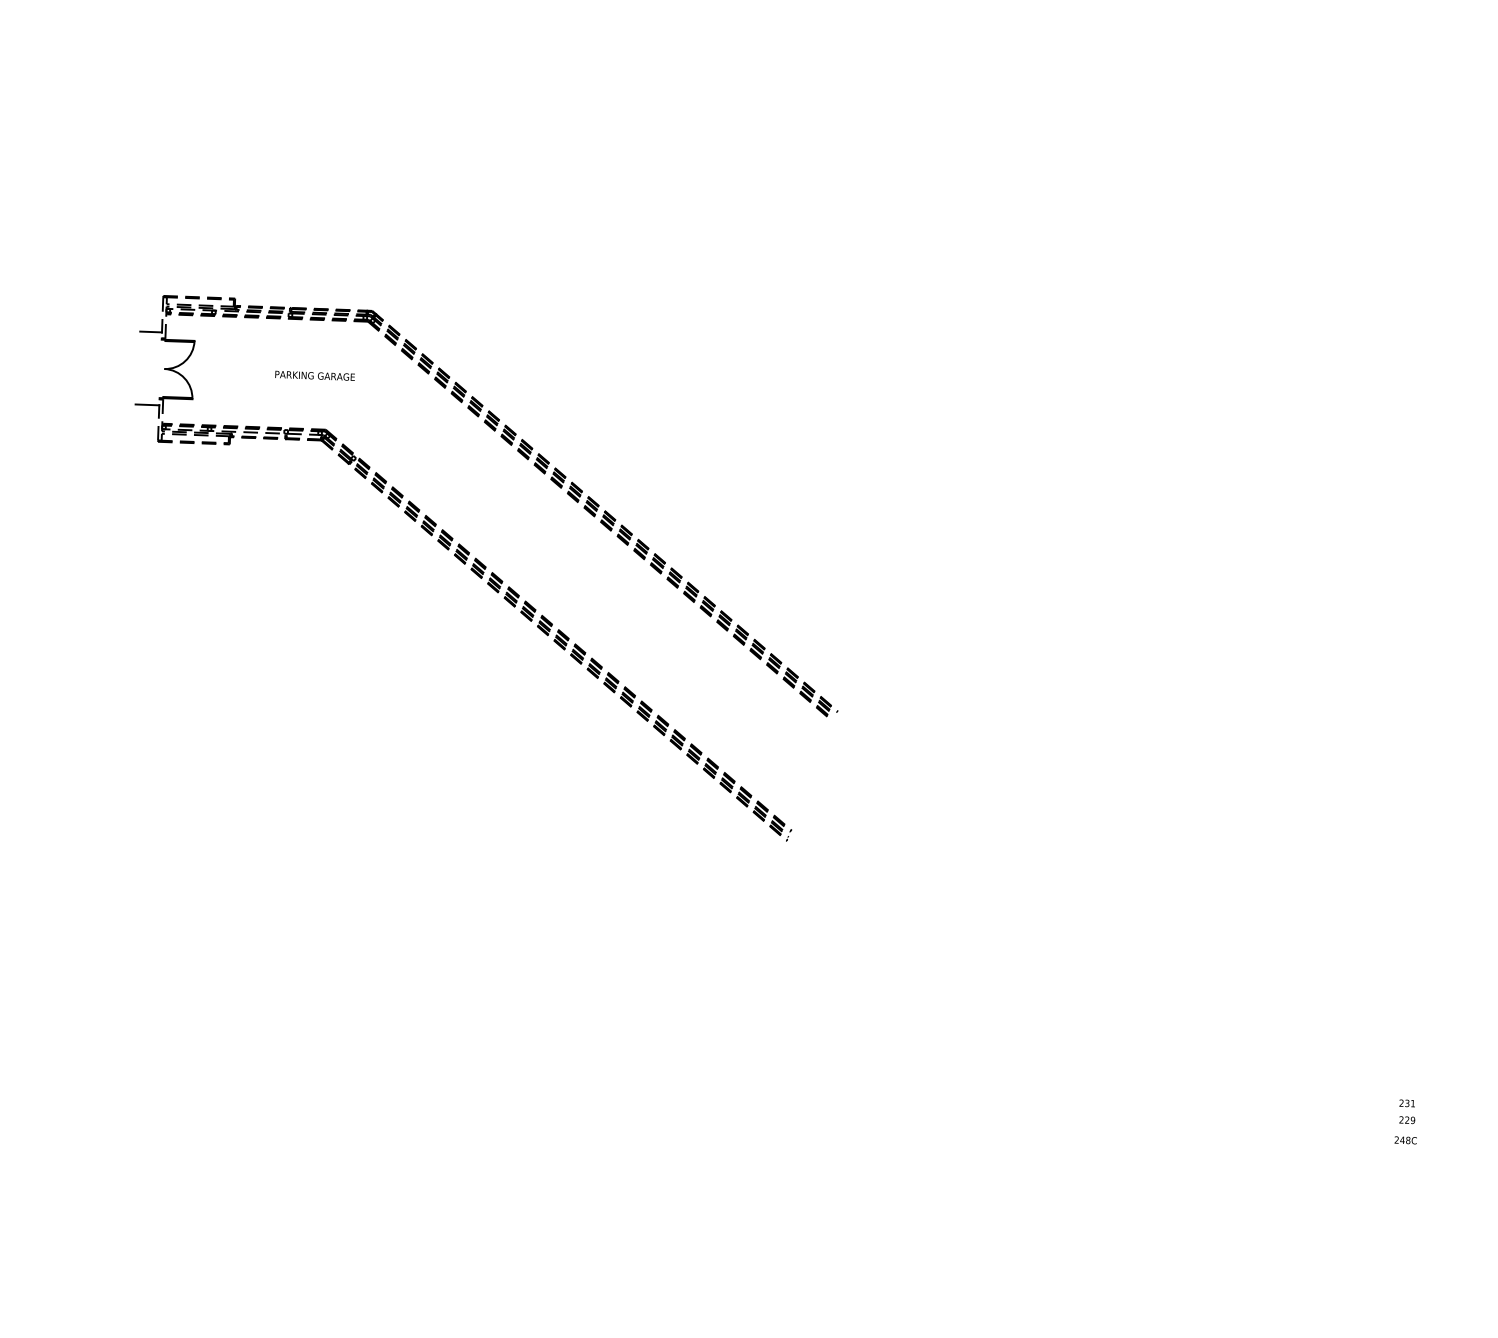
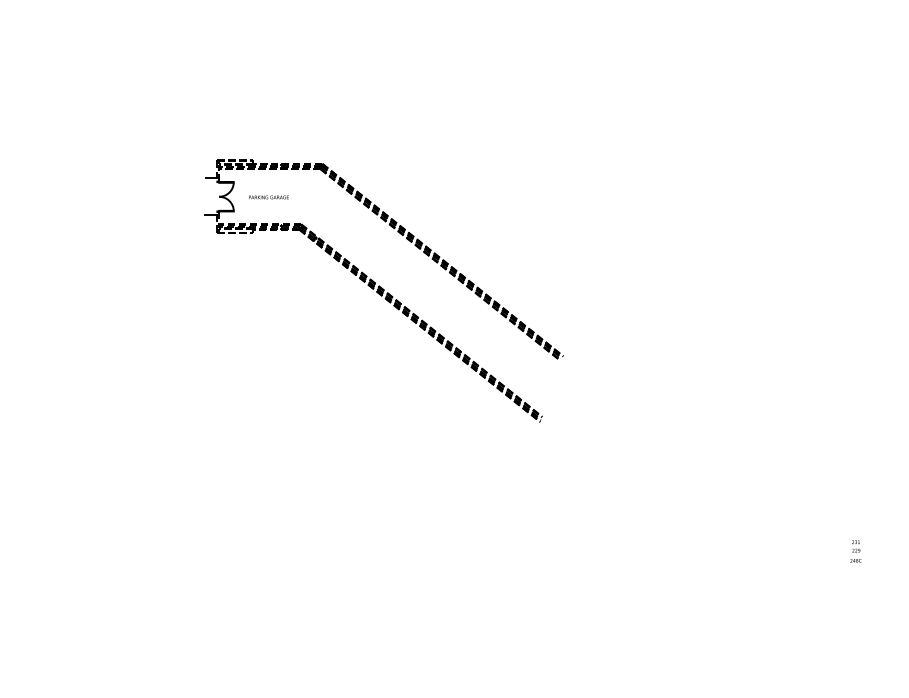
text: (314, 375) -> (268, 197), moved

